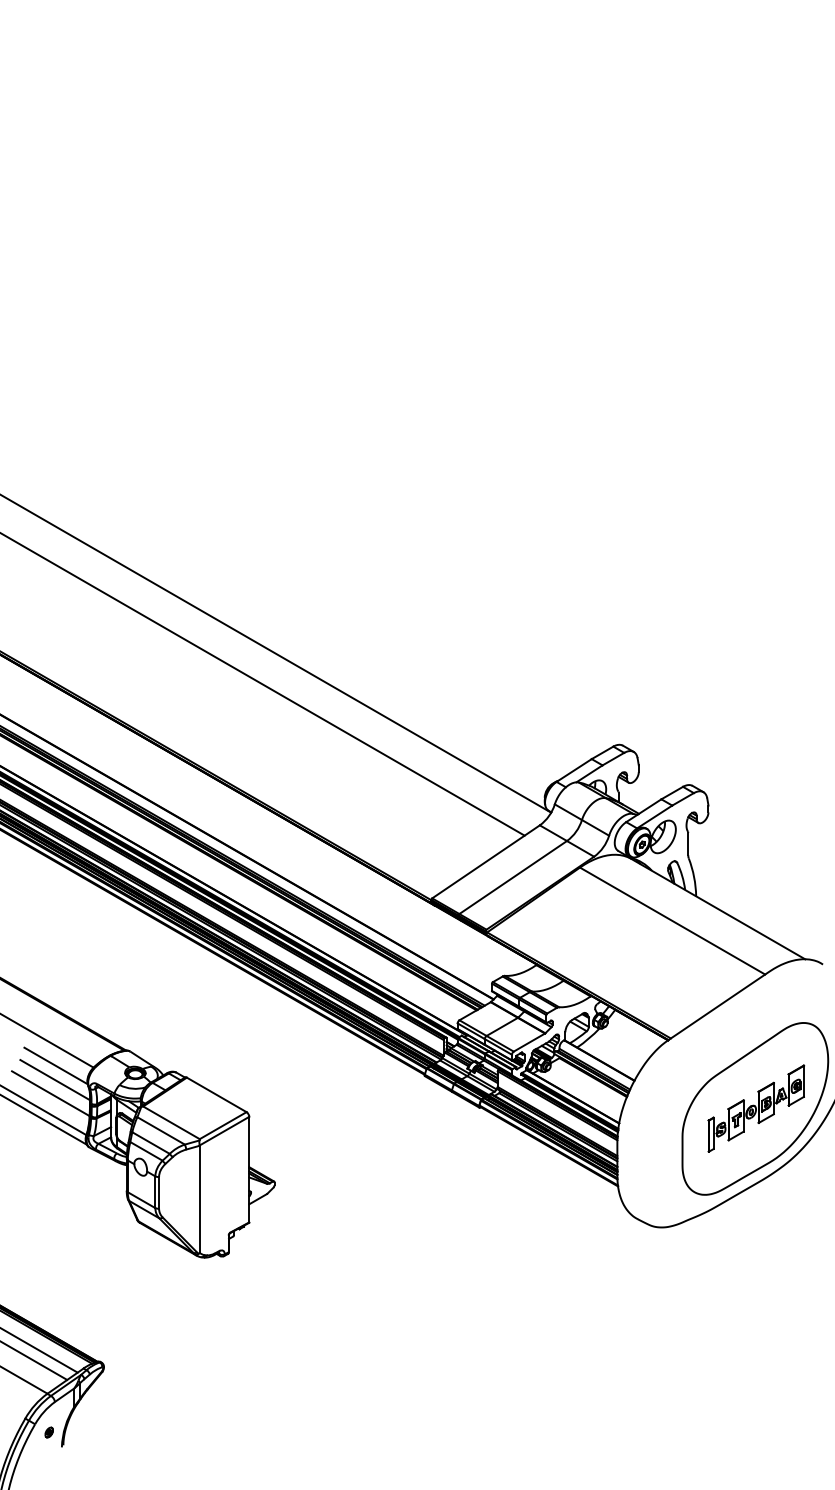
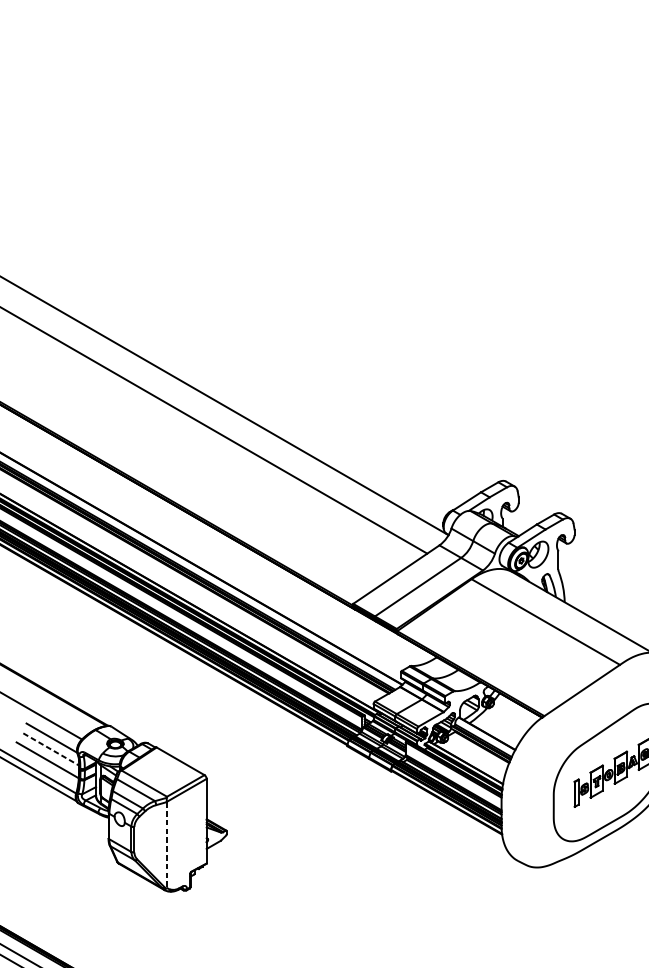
line: (55, 1080) -> (51, 749), solid -> dashed
line: (199, 1199) -> (166, 845), solid -> dashed

